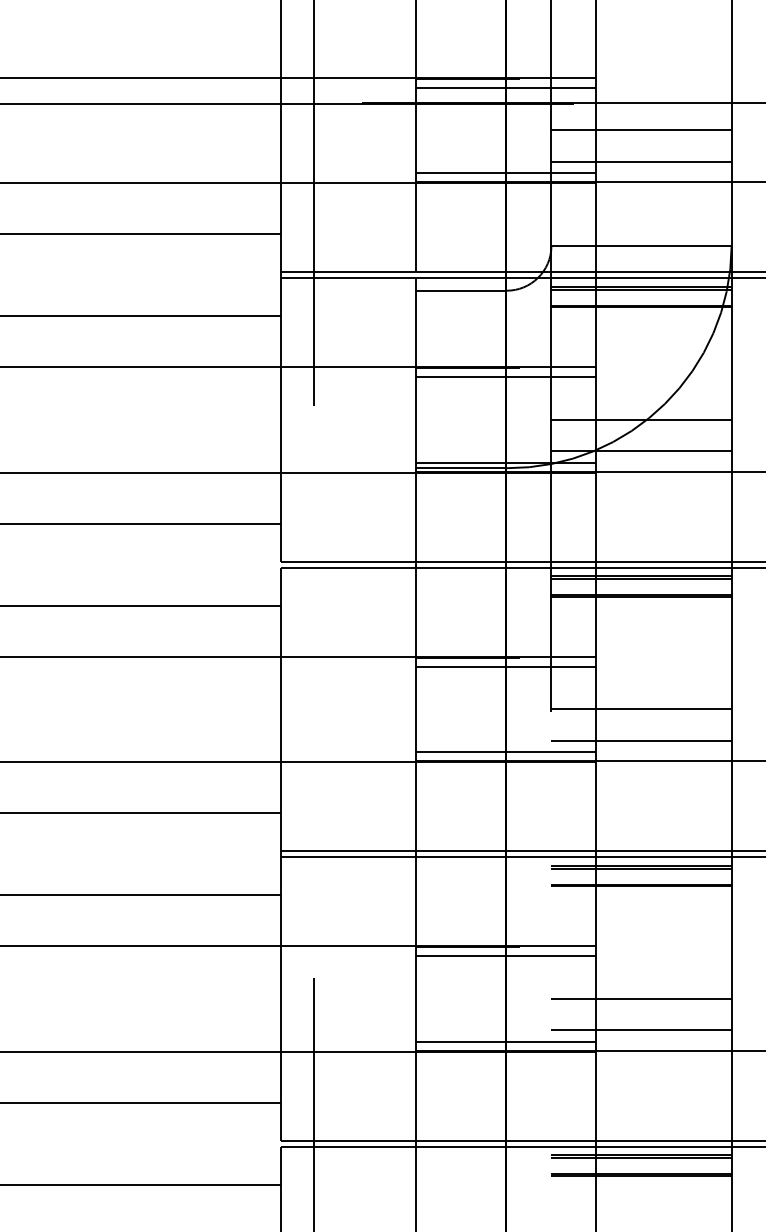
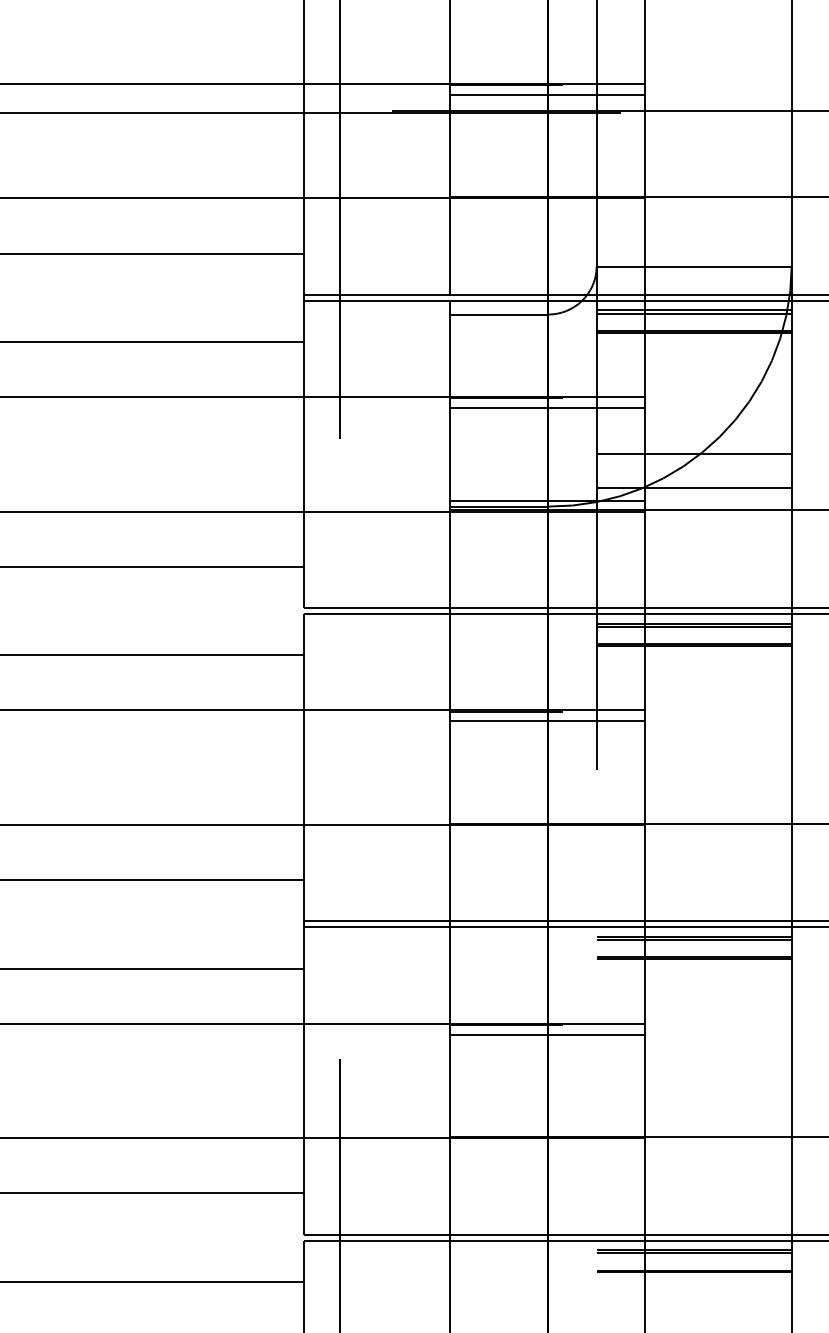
line: (640, 130) -> (693, 141), removed
line: (640, 162) -> (693, 175), removed
line: (505, 173) -> (547, 187), removed
line: (640, 709) -> (693, 767), removed
line: (640, 740) -> (693, 801), removed
line: (505, 751) -> (547, 813), removed
line: (640, 998) -> (693, 1080), removed
line: (640, 1030) -> (693, 1114), removed
line: (505, 1042) -> (547, 1127), removed

